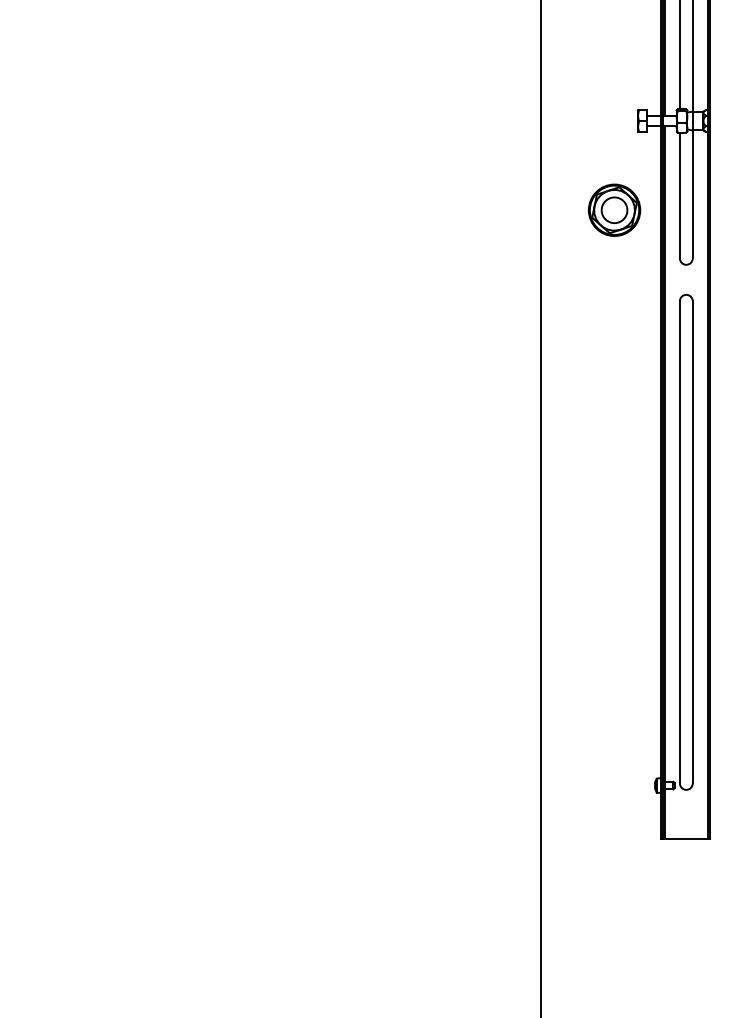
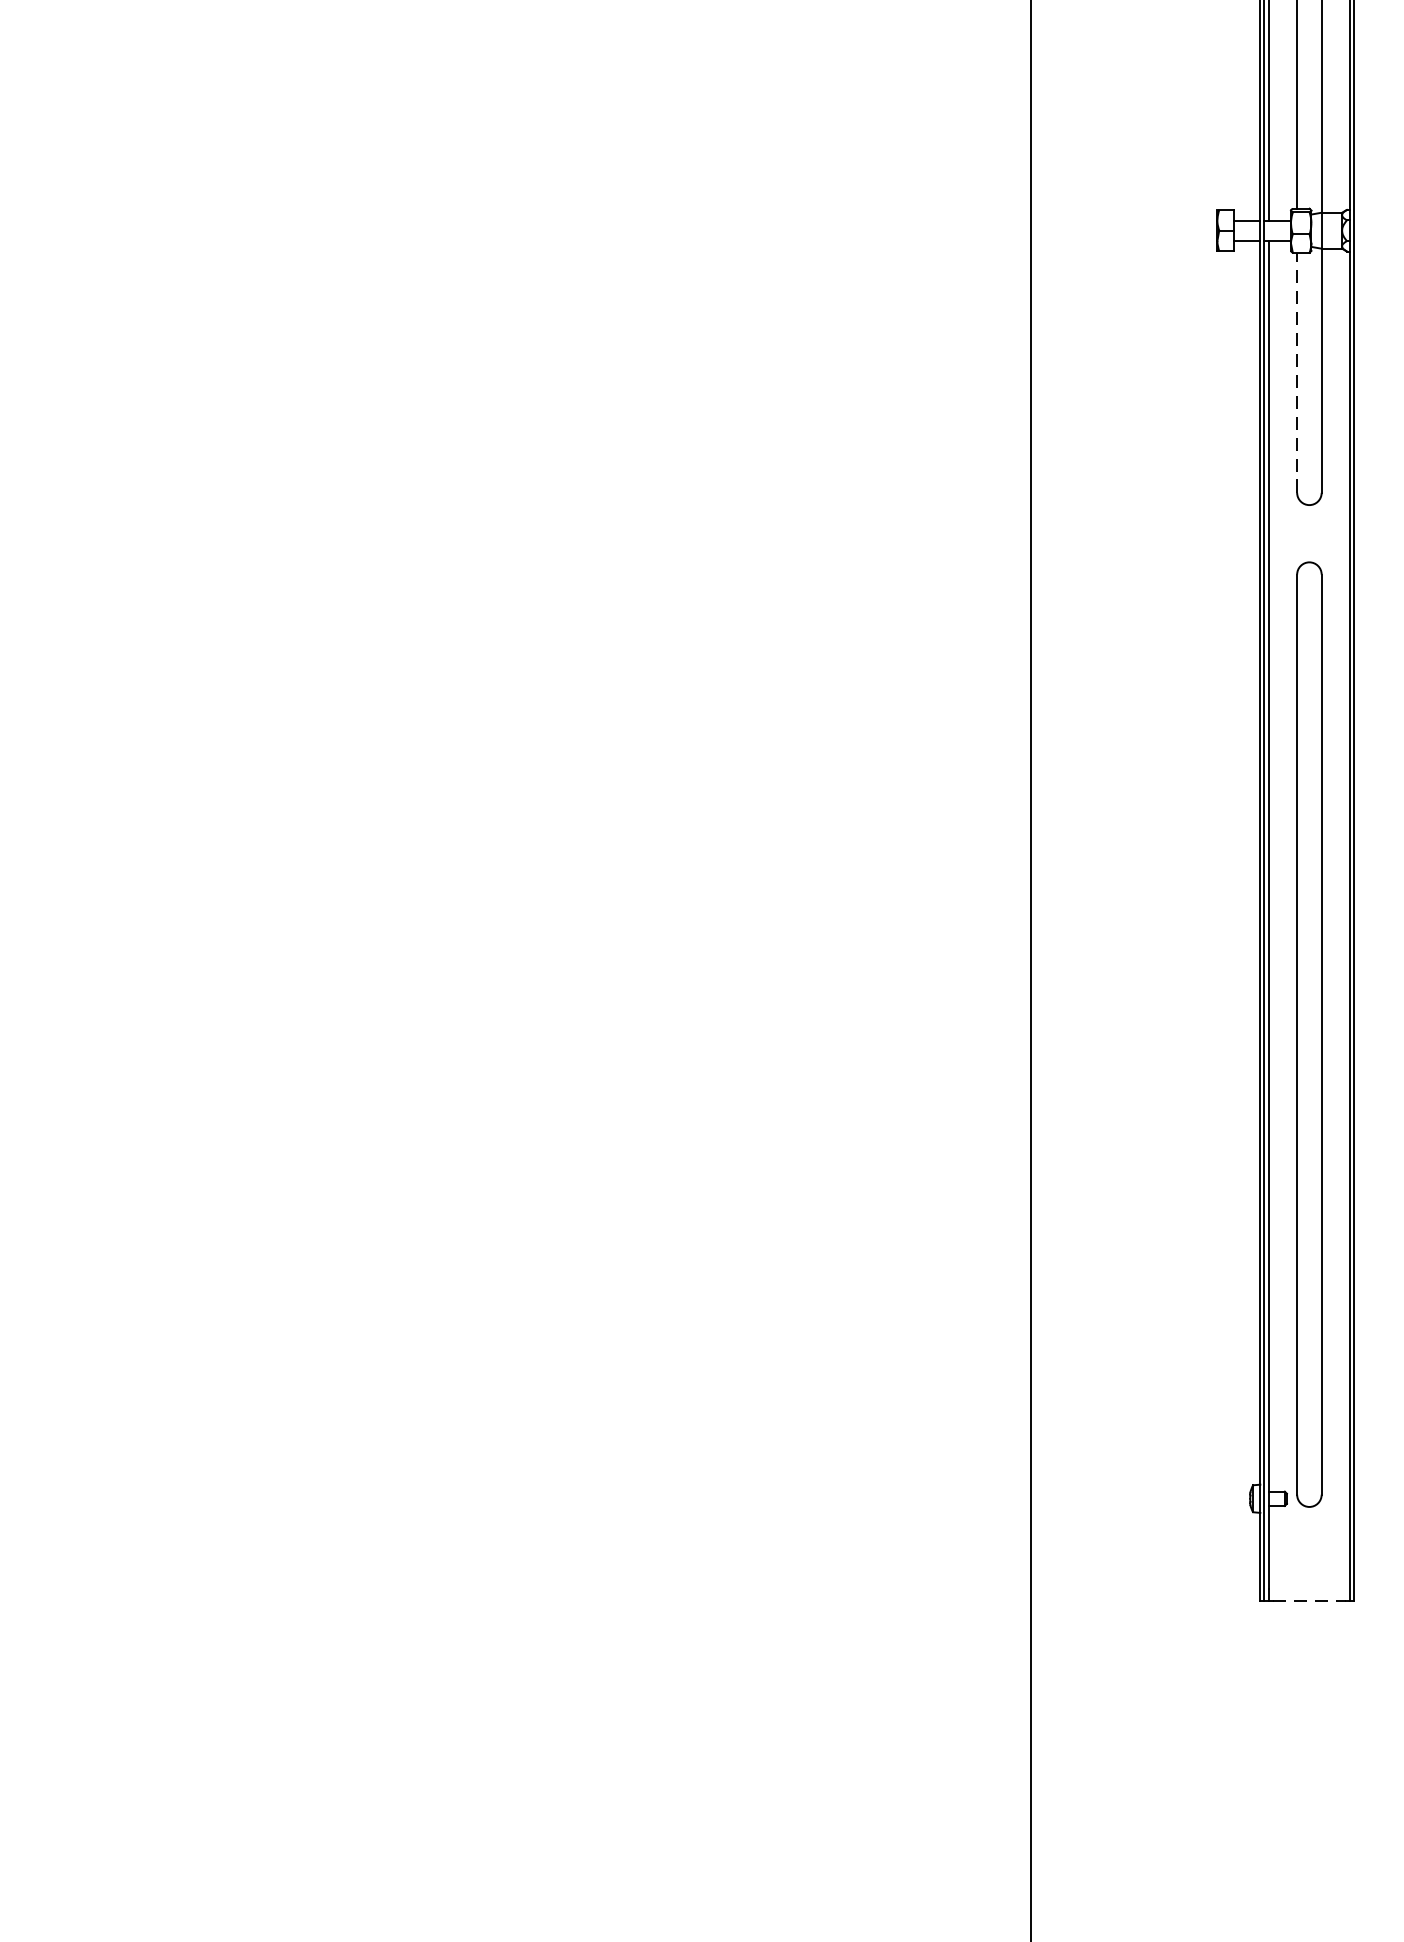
line: (679, 195) -> (1296, 372), solid -> dashed
part: (614, 209) -> (1172, 399), removed
line: (686, 839) -> (1309, 1601), solid -> dashed

